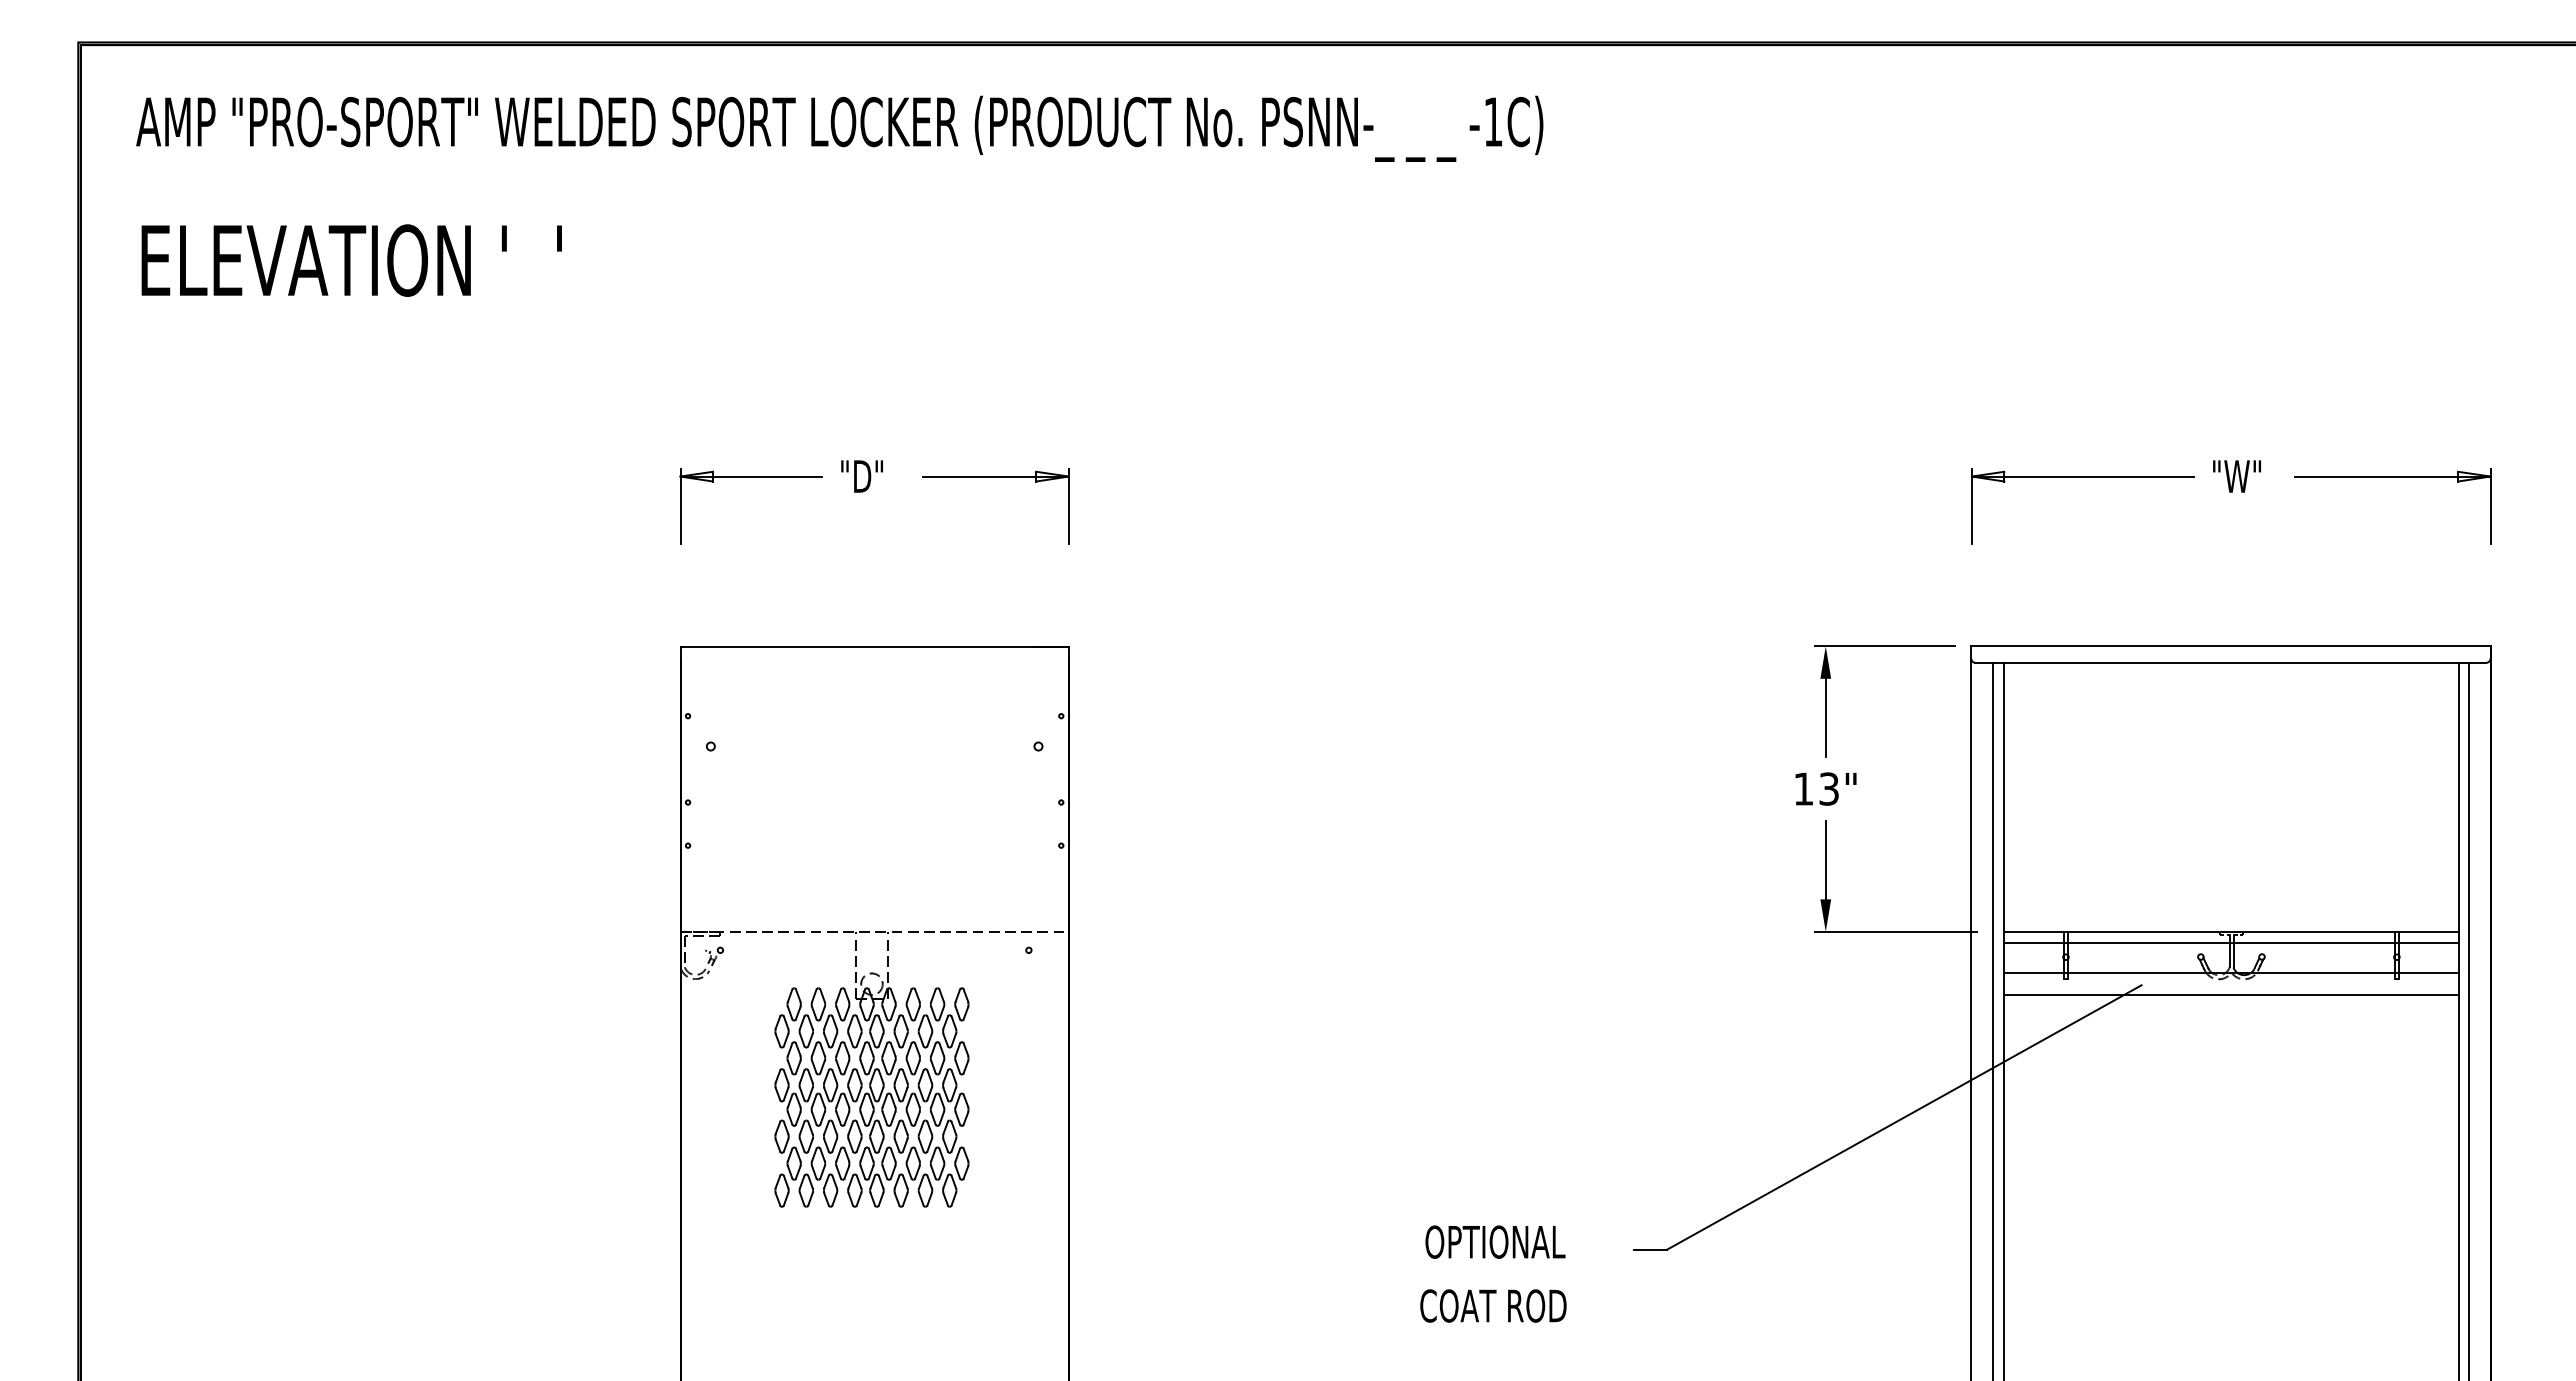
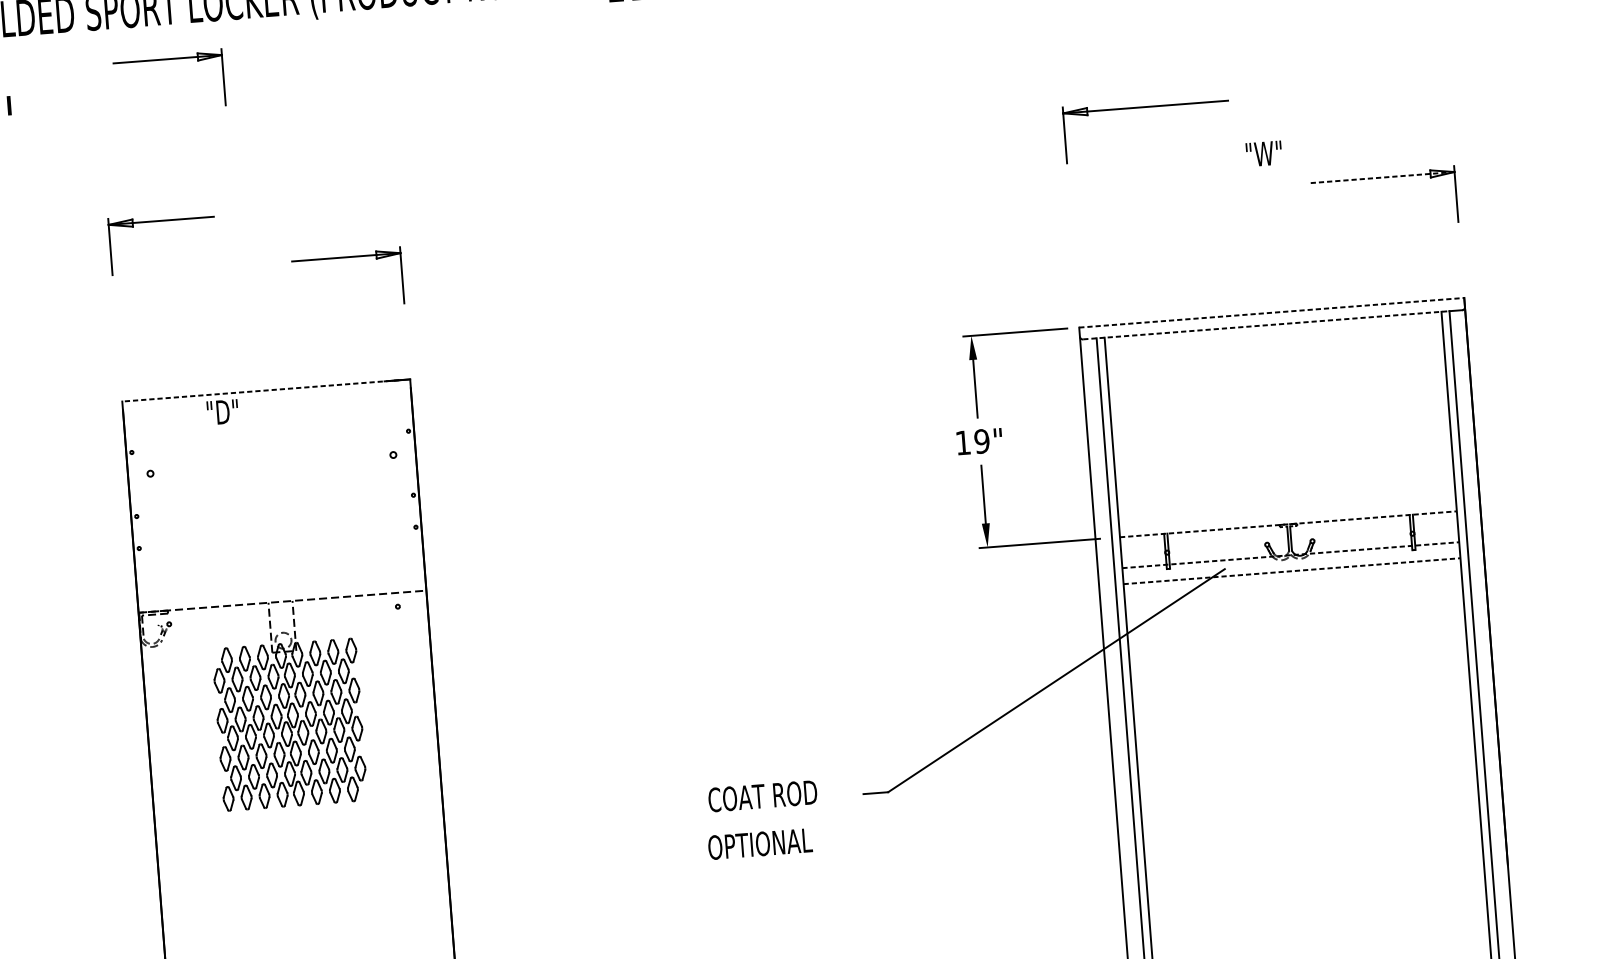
part: (776, 193) -> (167, 59), added
text: (861, 476) -> (222, 412), moved
text: (2236, 476) -> (1263, 153), moved
line: (2392, 476) -> (1381, 177), solid -> dashed
part: (750, 477) -> (160, 221), moved
part: (2082, 477) -> (1145, 107), moved
line: (867, 646) -> (260, 390), solid -> dashed
line: (2230, 646) -> (1271, 312), solid -> dashed
line: (2222, 662) -> (1266, 325), solid -> dashed
text: (1829, 788) -> (982, 441), 13" -> 19"
line: (2231, 931) -> (1288, 524), solid -> dashed
line: (2231, 942) -> (1289, 532), removed
line: (2231, 973) -> (1290, 555), solid -> dashed
line: (2231, 995) -> (1292, 571), solid -> dashed
text: (1500, 1241) -> (764, 795), OPTIONAL -> COAT ROD
text: (1495, 1305) -> (764, 843), COAT ROD -> OPTIONAL

